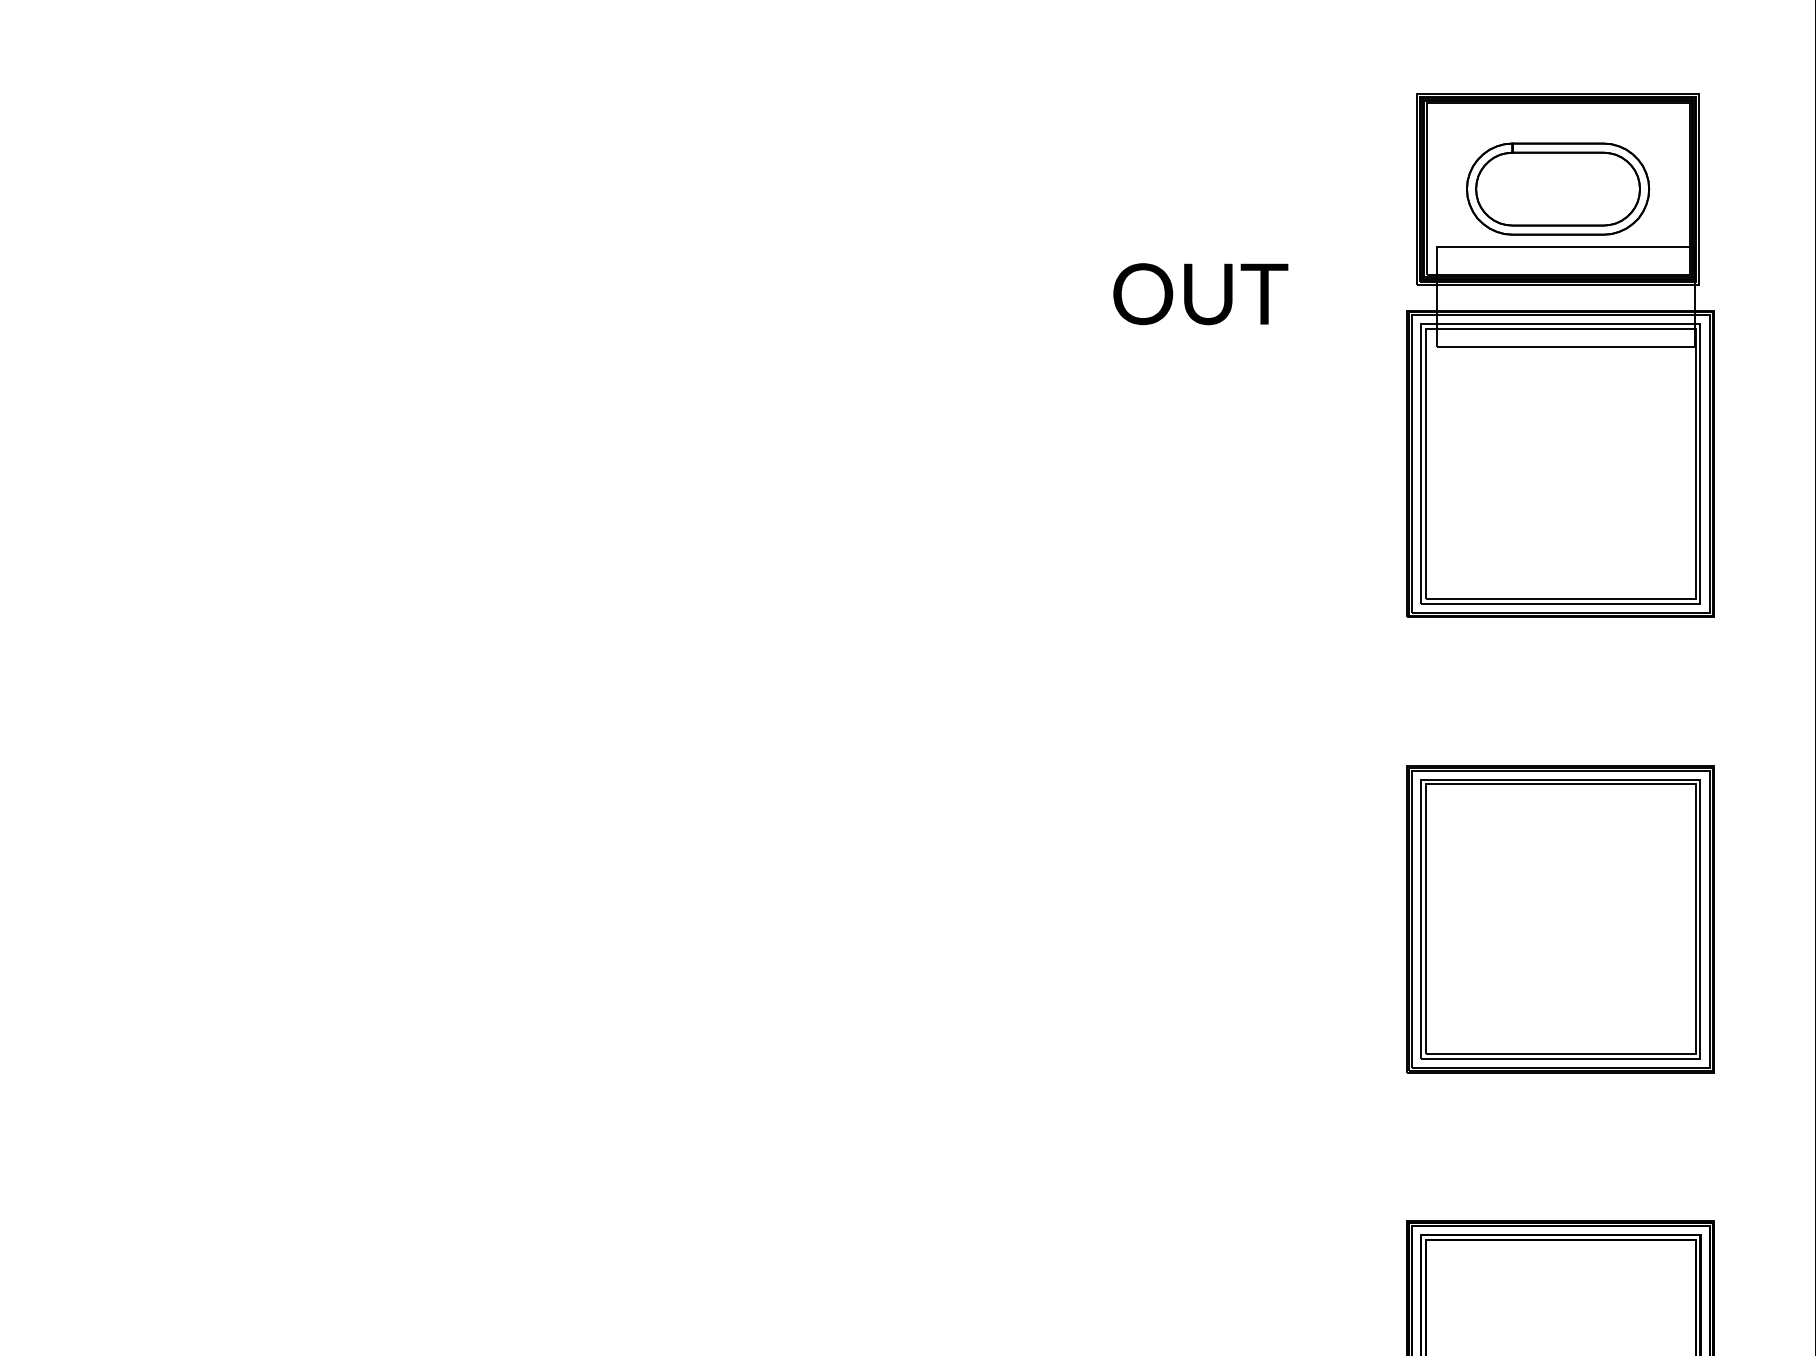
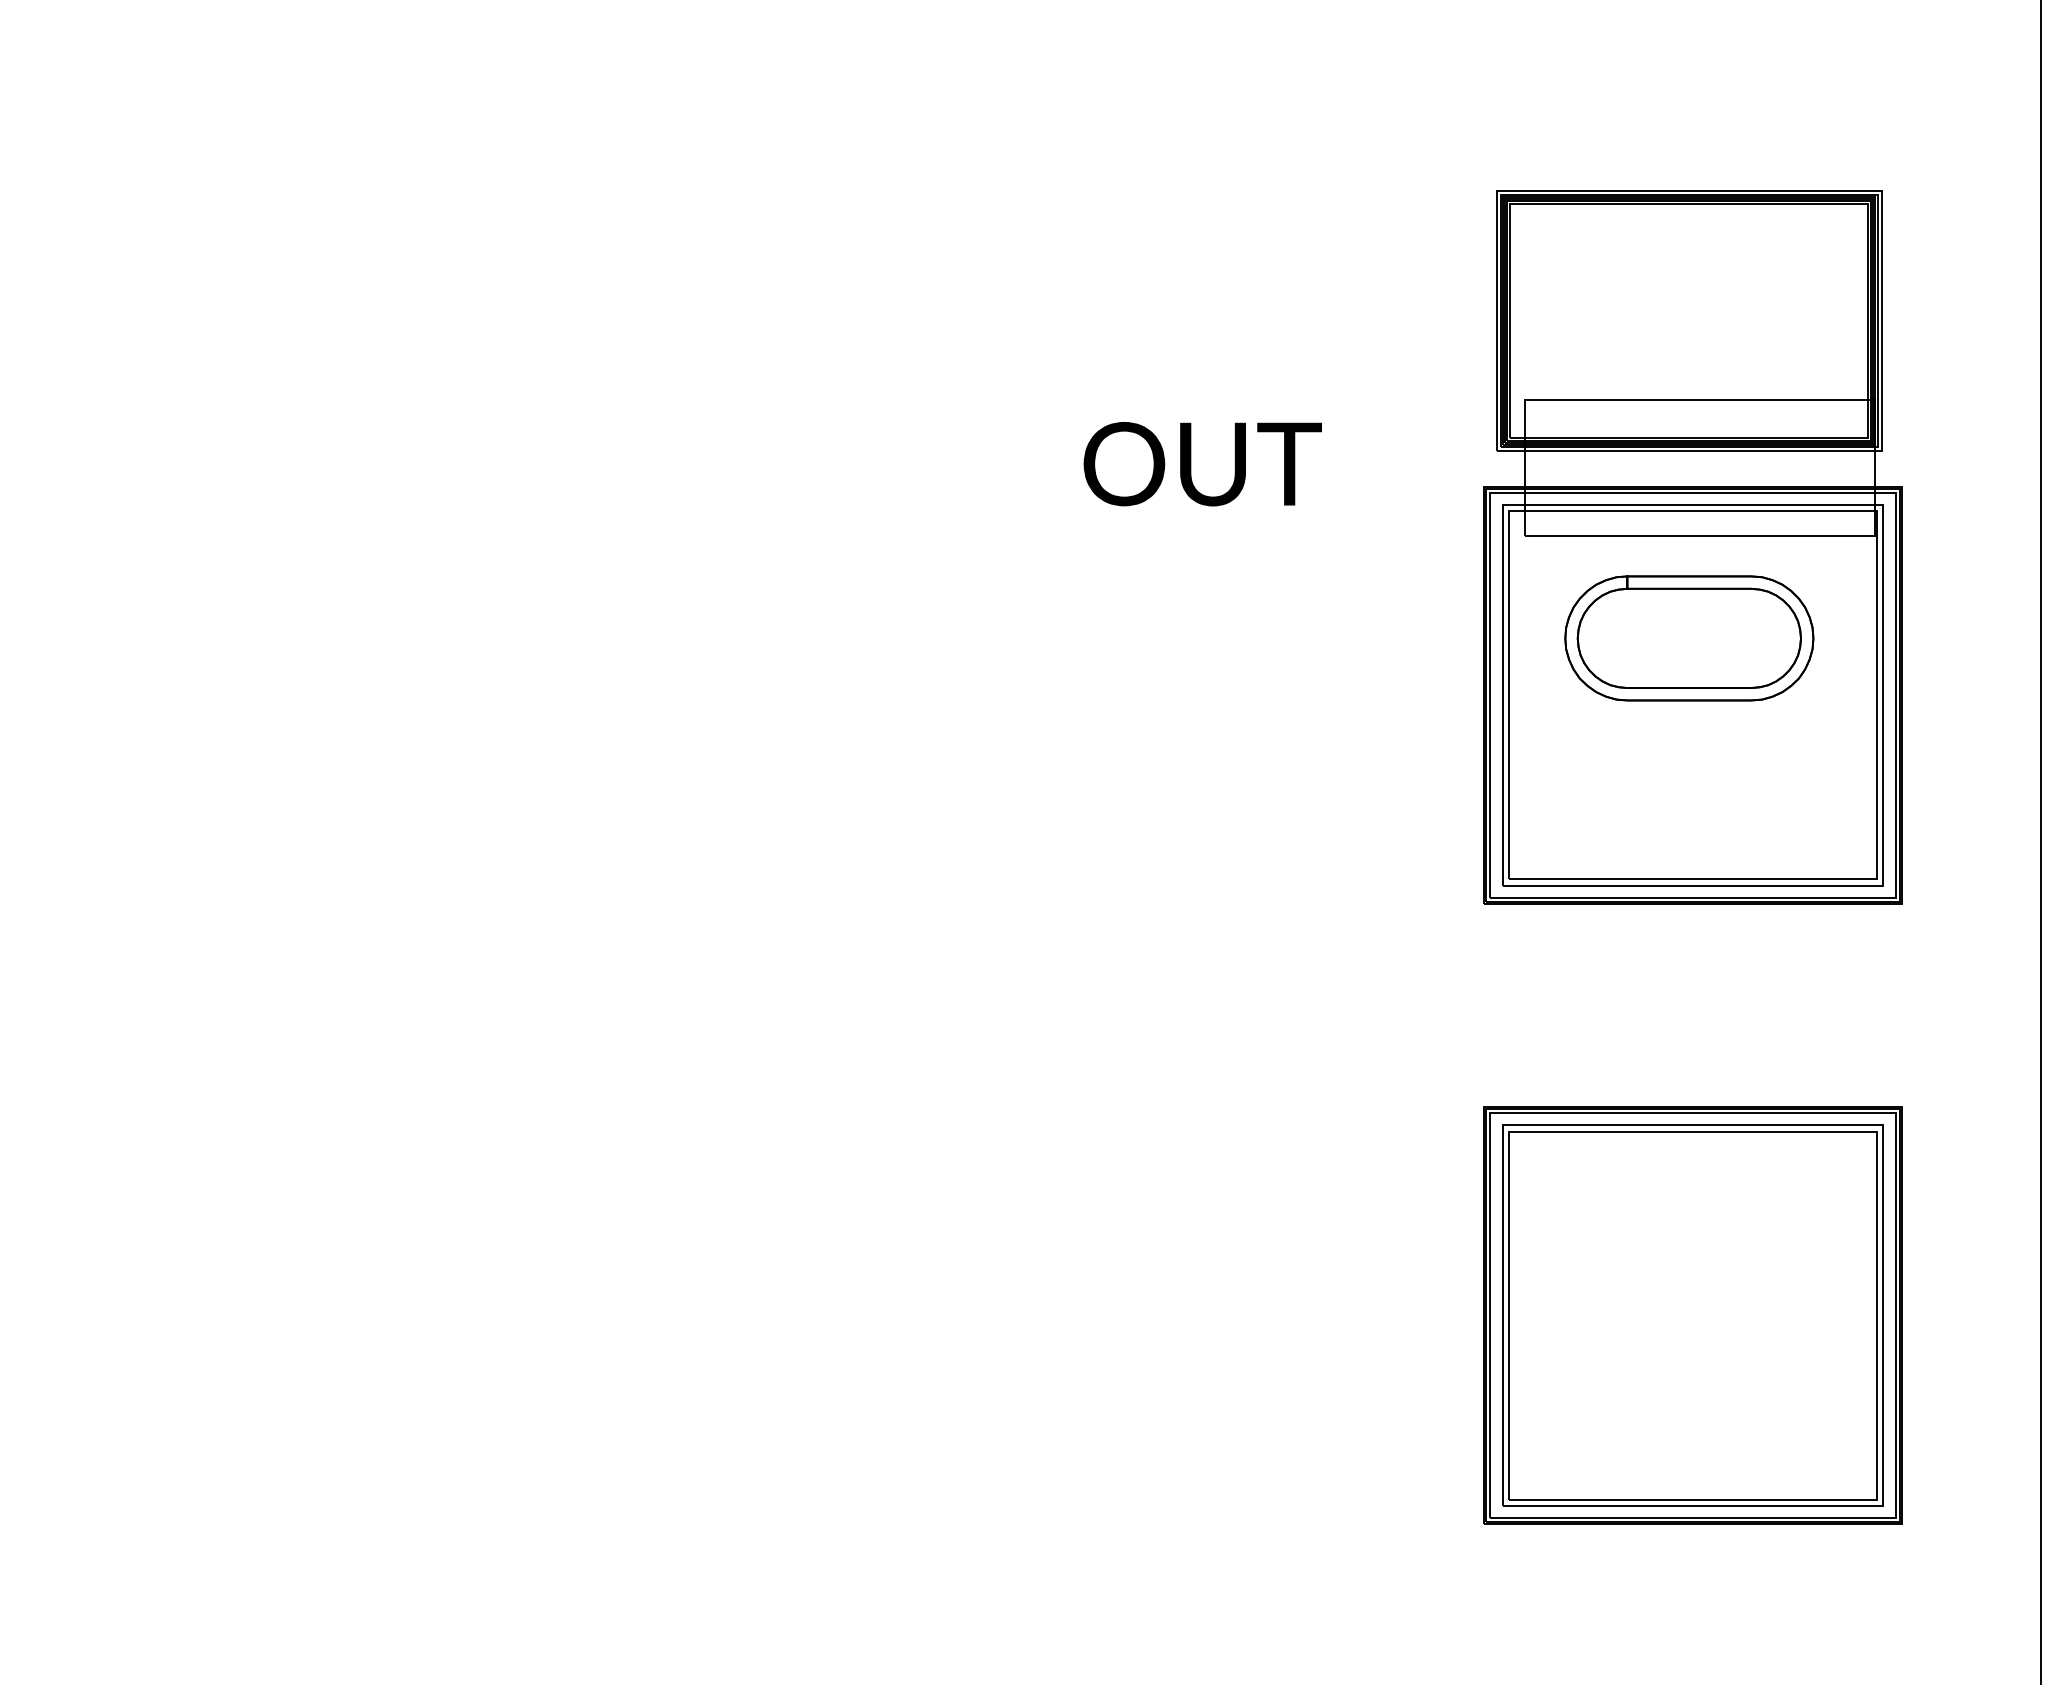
part: (1558, 188) -> (1689, 637), moved

